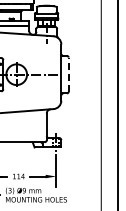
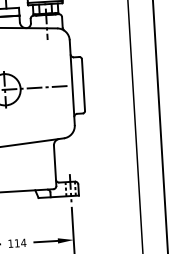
line: (68, 74) -> (83, 84), dashed -> solid

